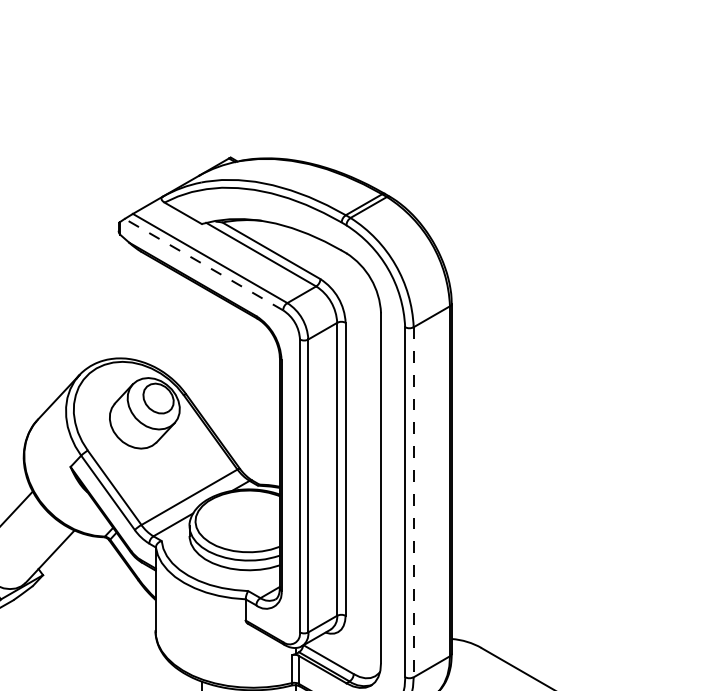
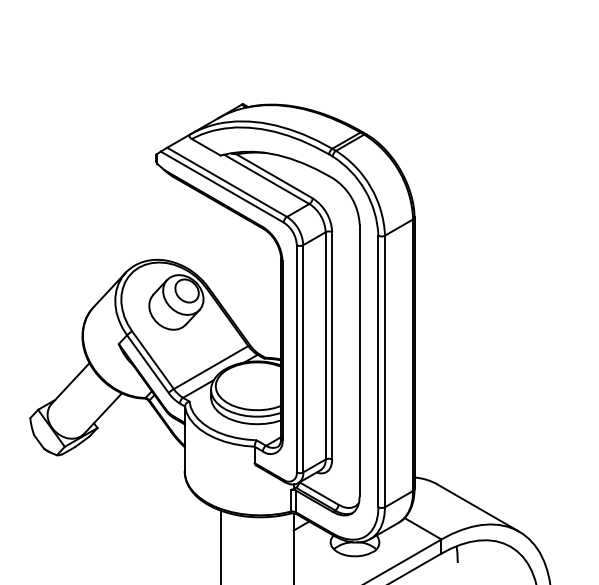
line: (204, 265) -> (222, 187), dashed -> solid
line: (414, 502) -> (385, 371), dashed -> solid

